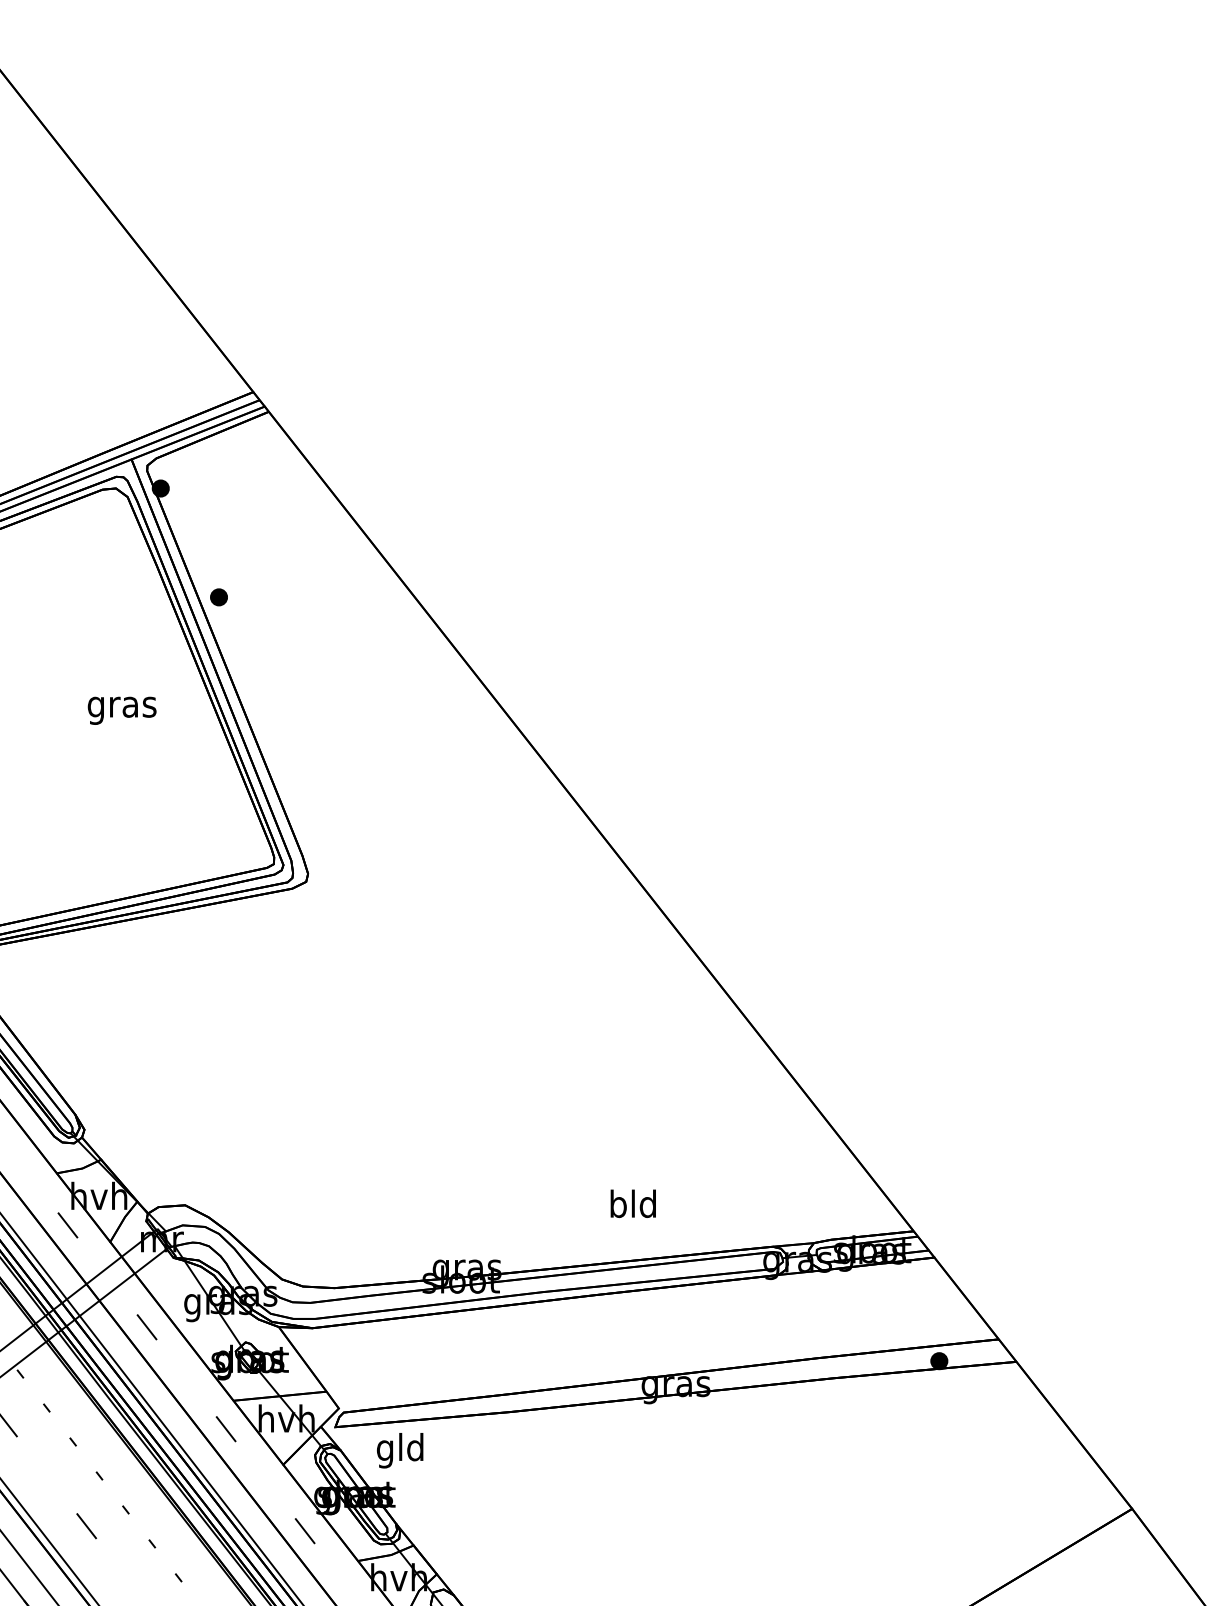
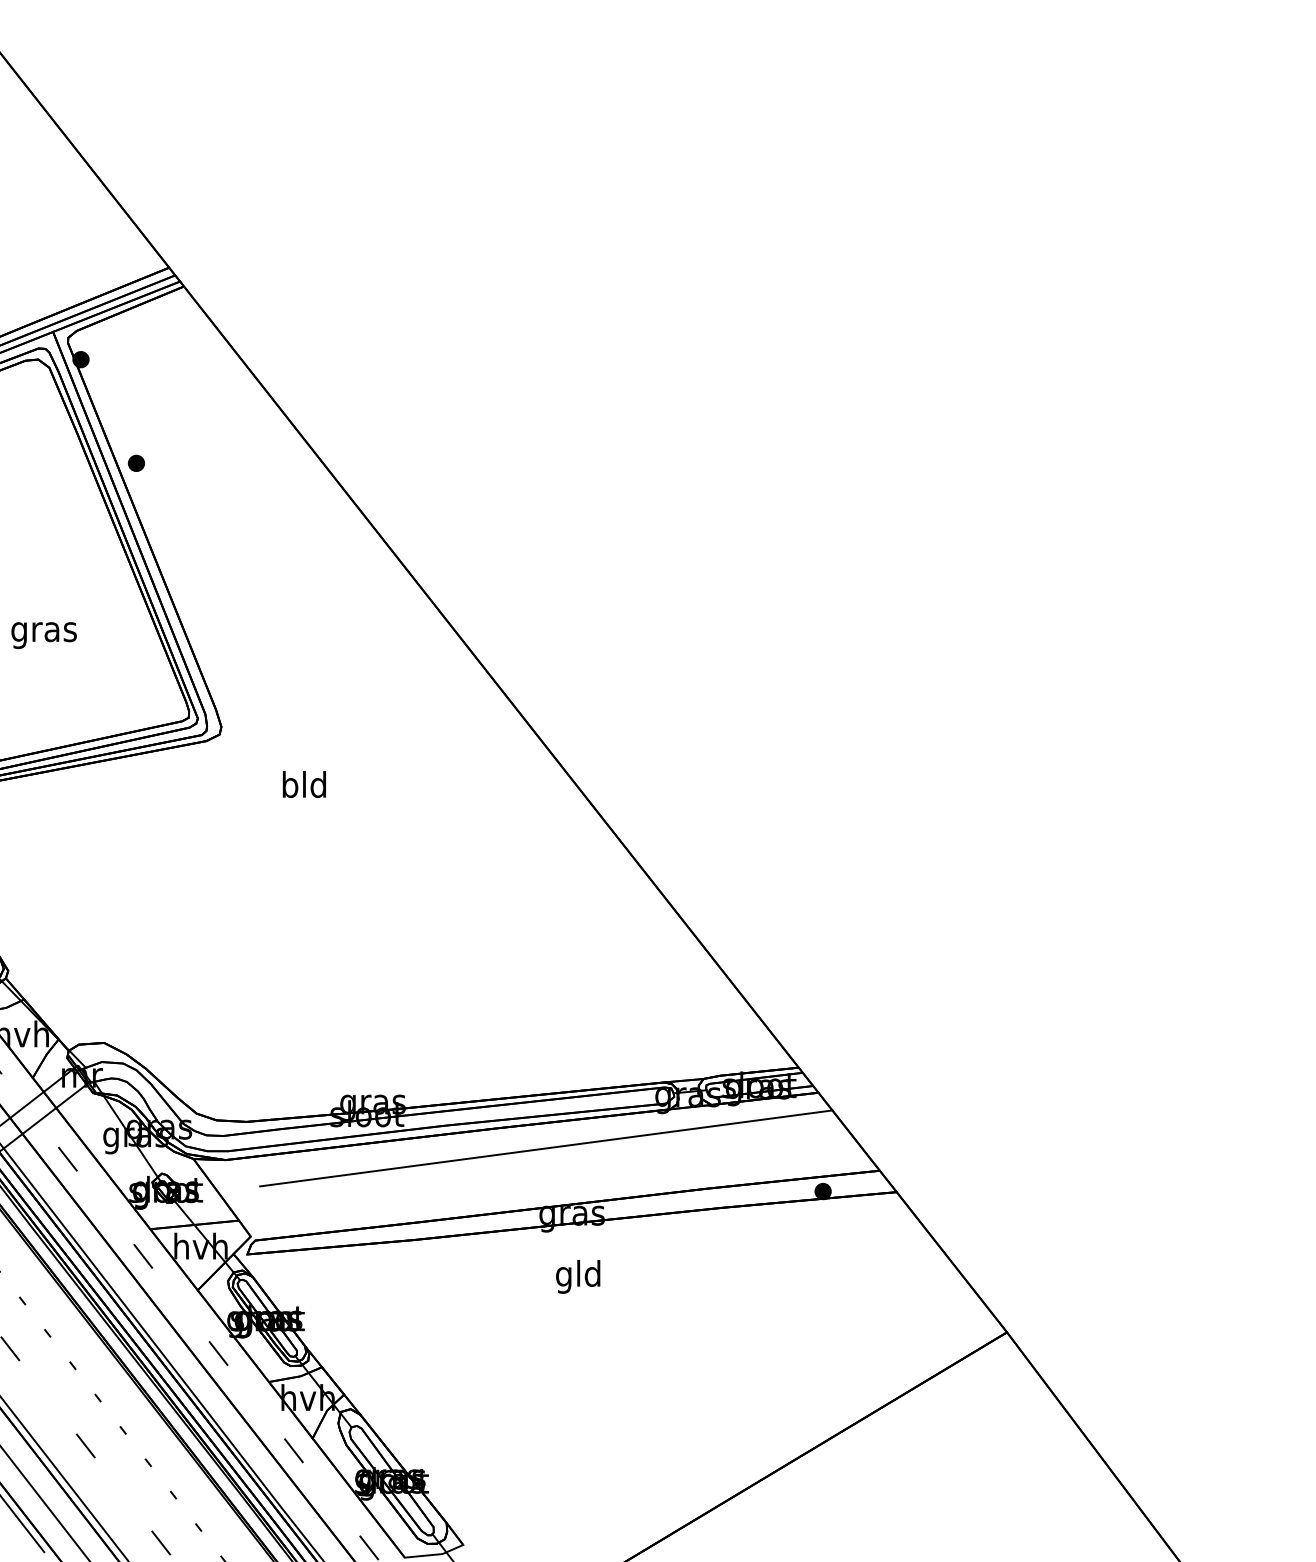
text: (121, 710) -> (43, 635), moved
text: (632, 1203) -> (303, 784), moved
line: (649, 1316) -> (546, 1148), added
text: (400, 1450) -> (578, 1276), moved

